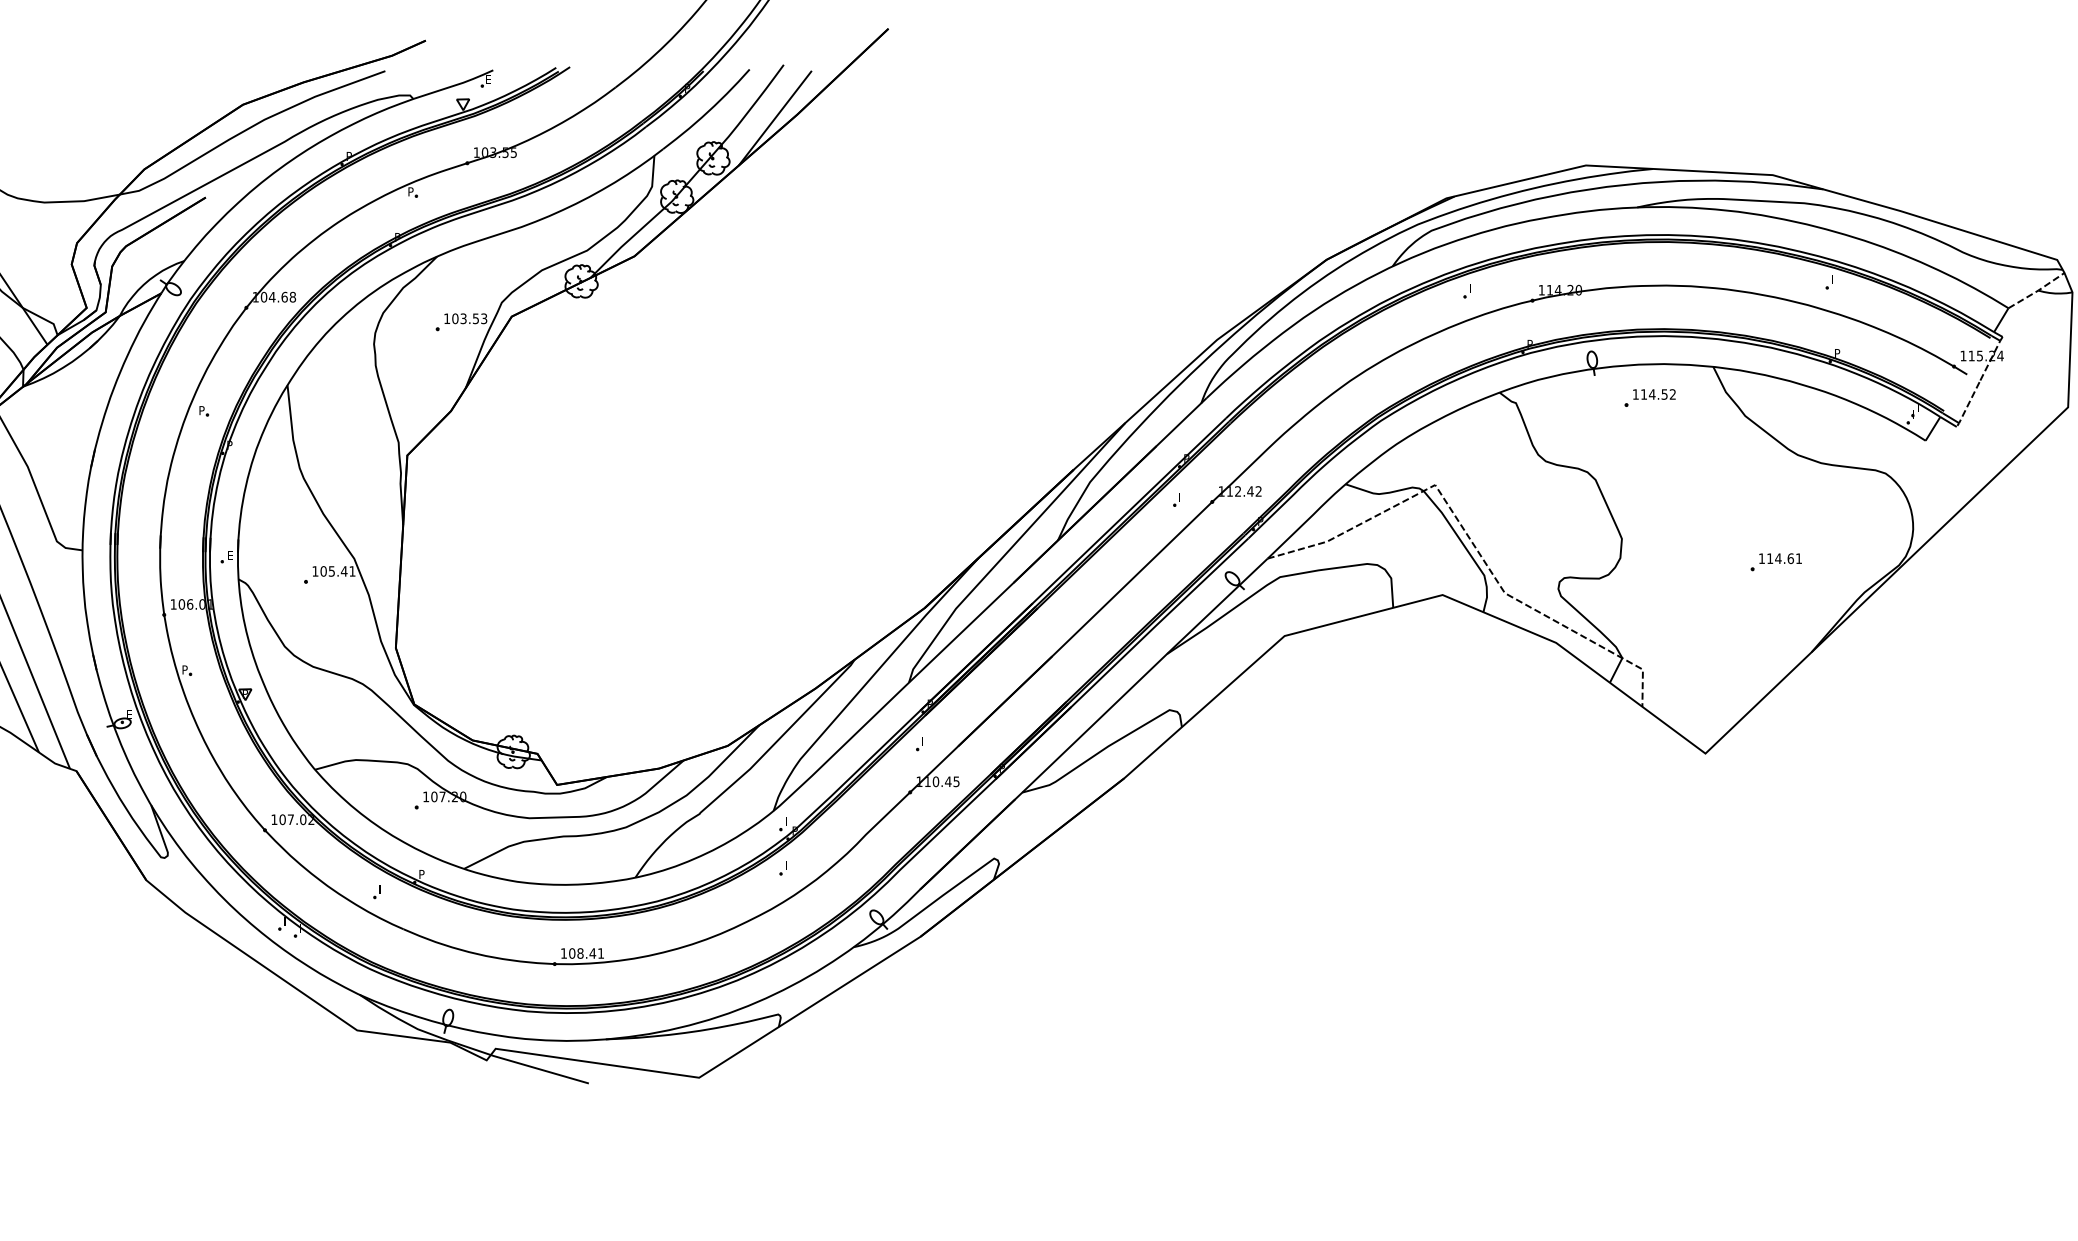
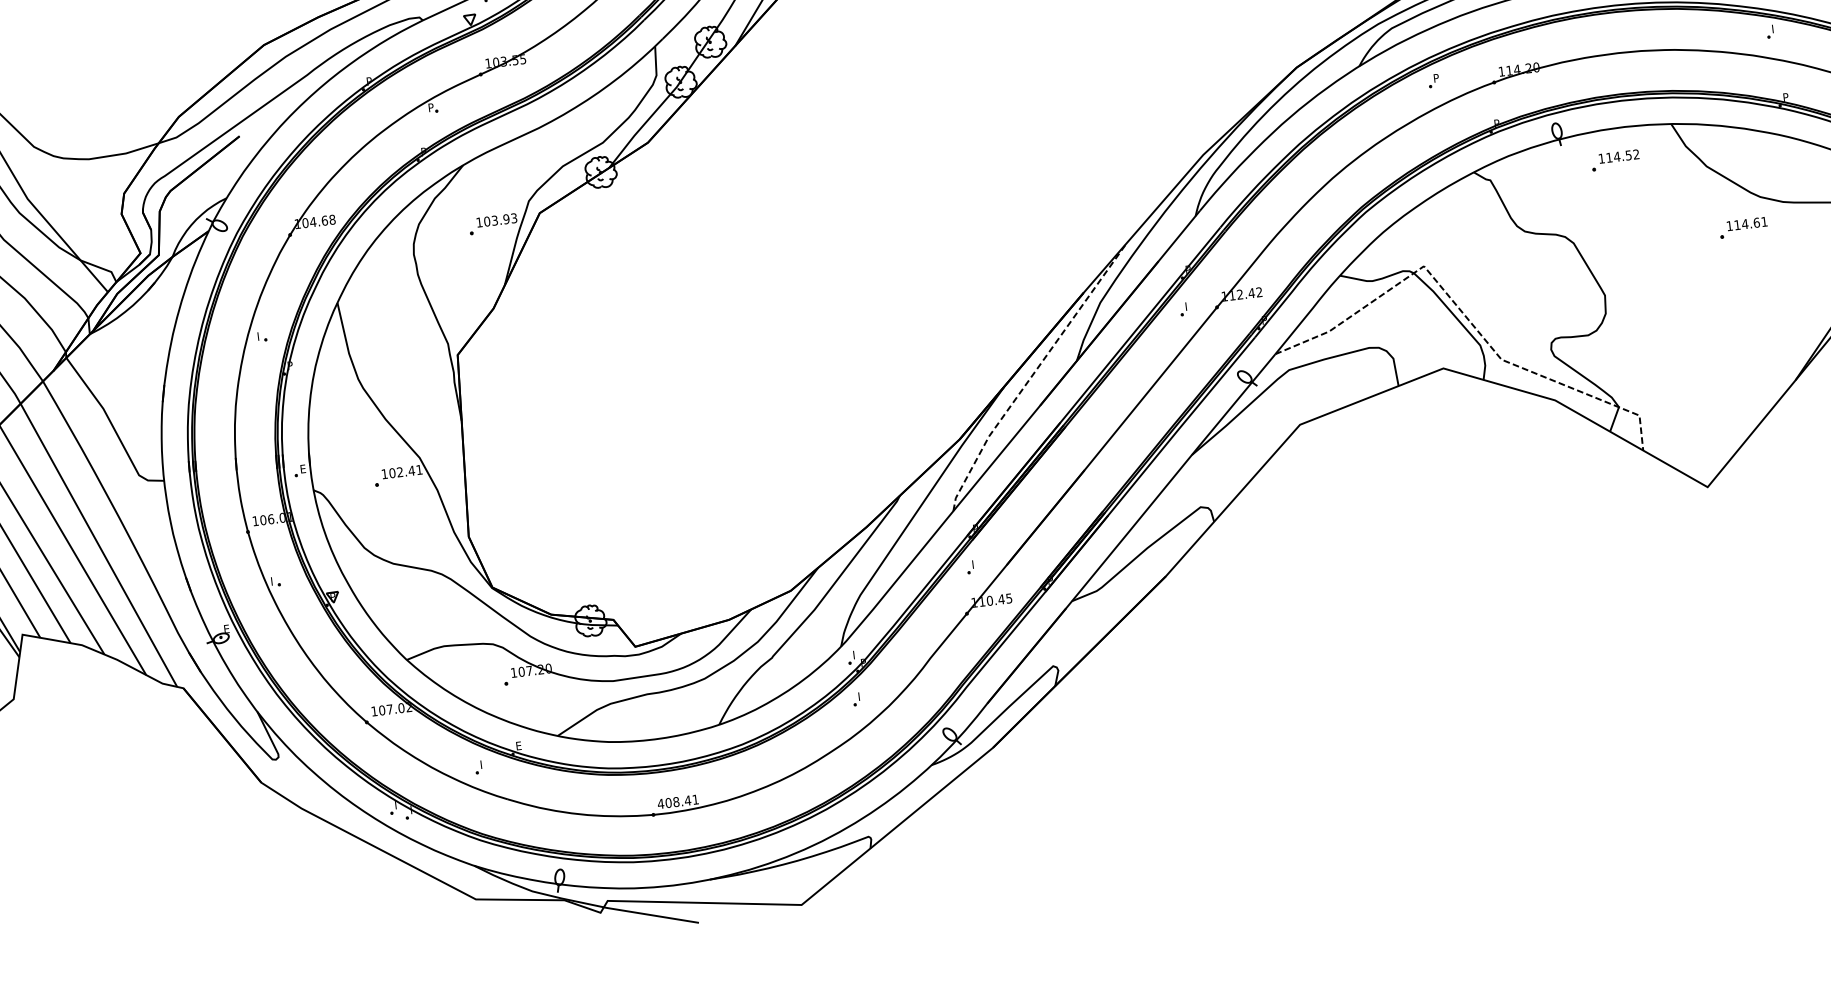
text: (1471, 288) -> (1435, 78), I -> P
text: (475, 318) -> (506, 219), 103.53 -> 103.93
text: (201, 410) -> (259, 336), P -> I
line: (1010, 549) -> (1033, 374), solid -> dashed
part: (1775, 562) -> (1742, 228), moved
text: (331, 571) -> (399, 472), 105.41 -> 102.41
text: (184, 669) -> (273, 580), P -> I
text: (421, 874) -> (518, 746), P -> E
text: (563, 953) -> (660, 803), 108.41 -> 408.41

